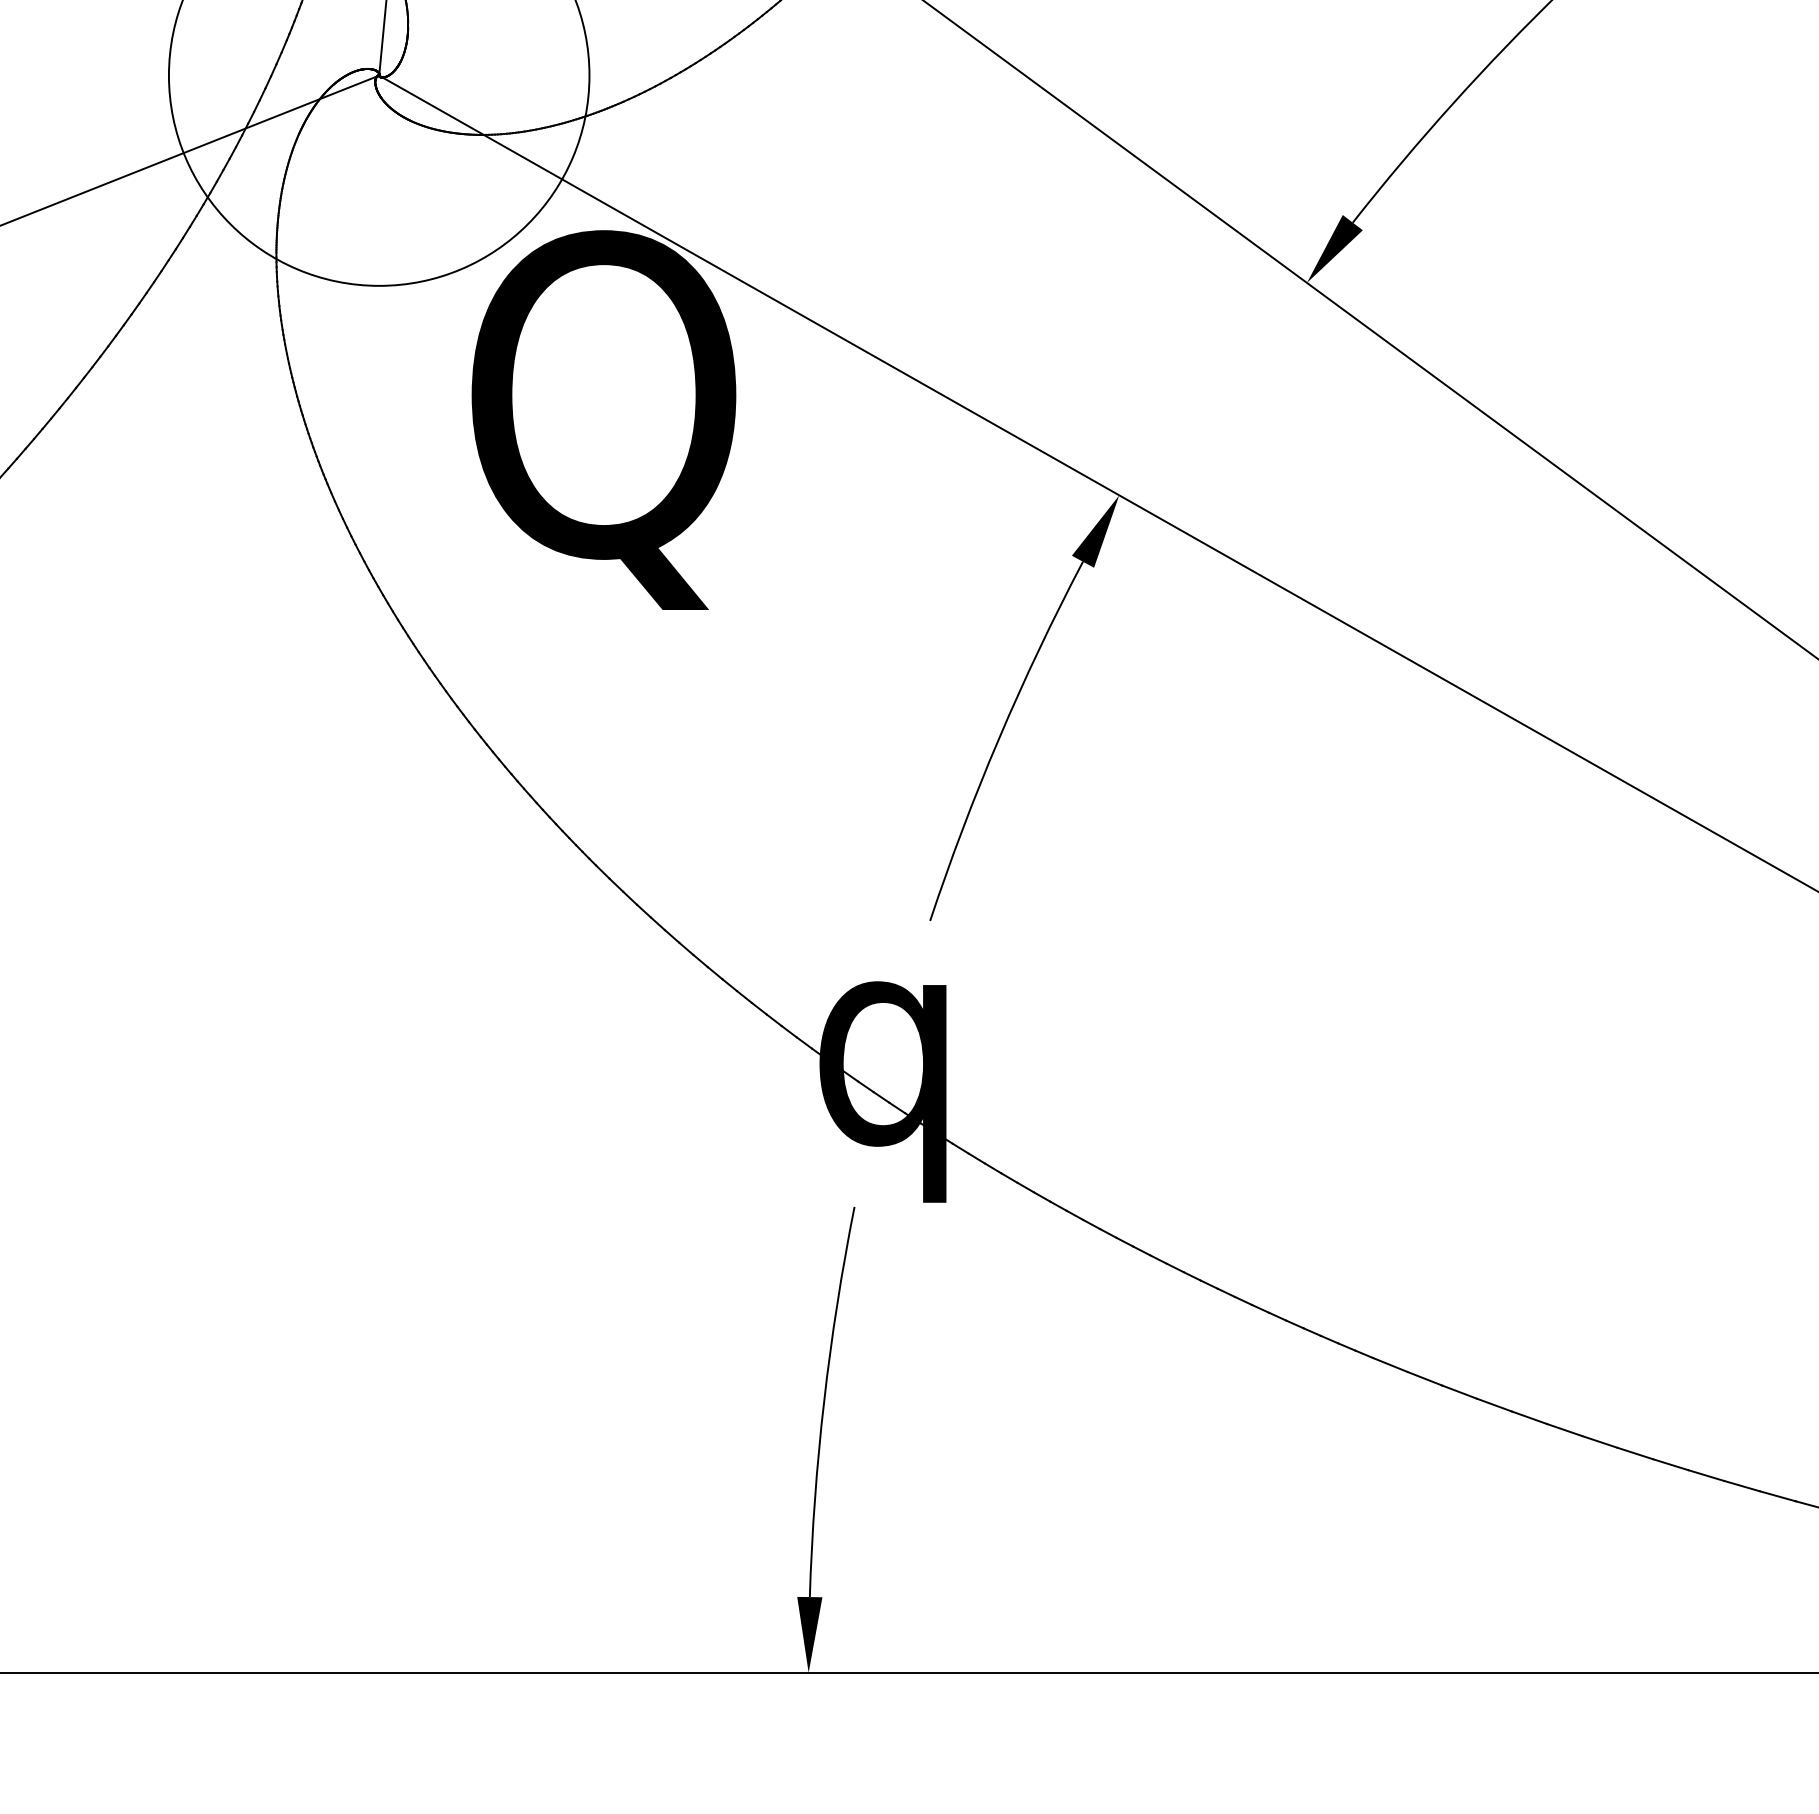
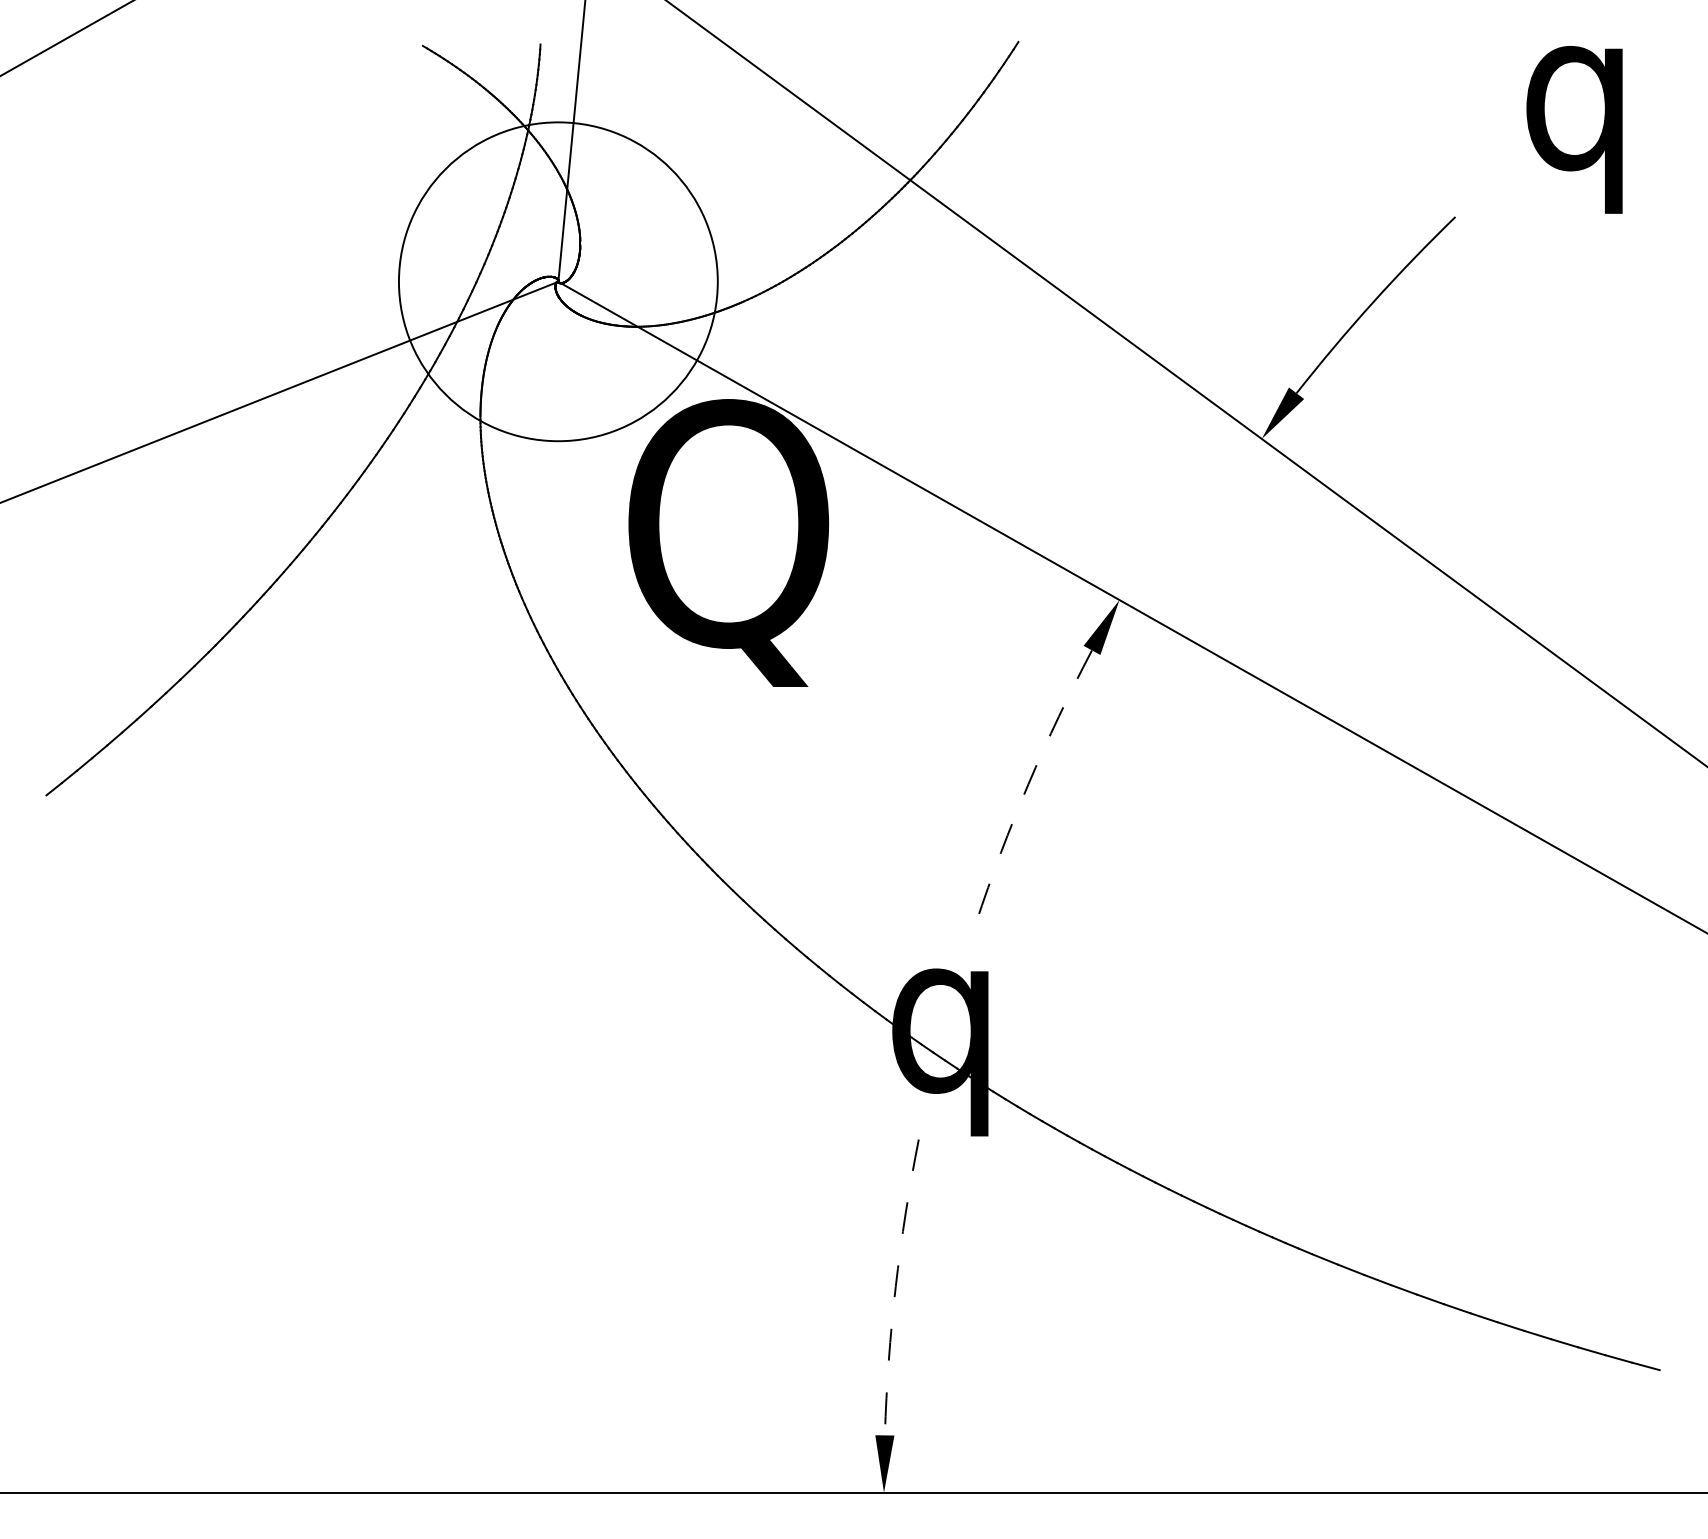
arc: (999, 738) -> (1028, 784), solid -> dashed
arc: (823, 1400) -> (895, 1286), solid -> dashed

